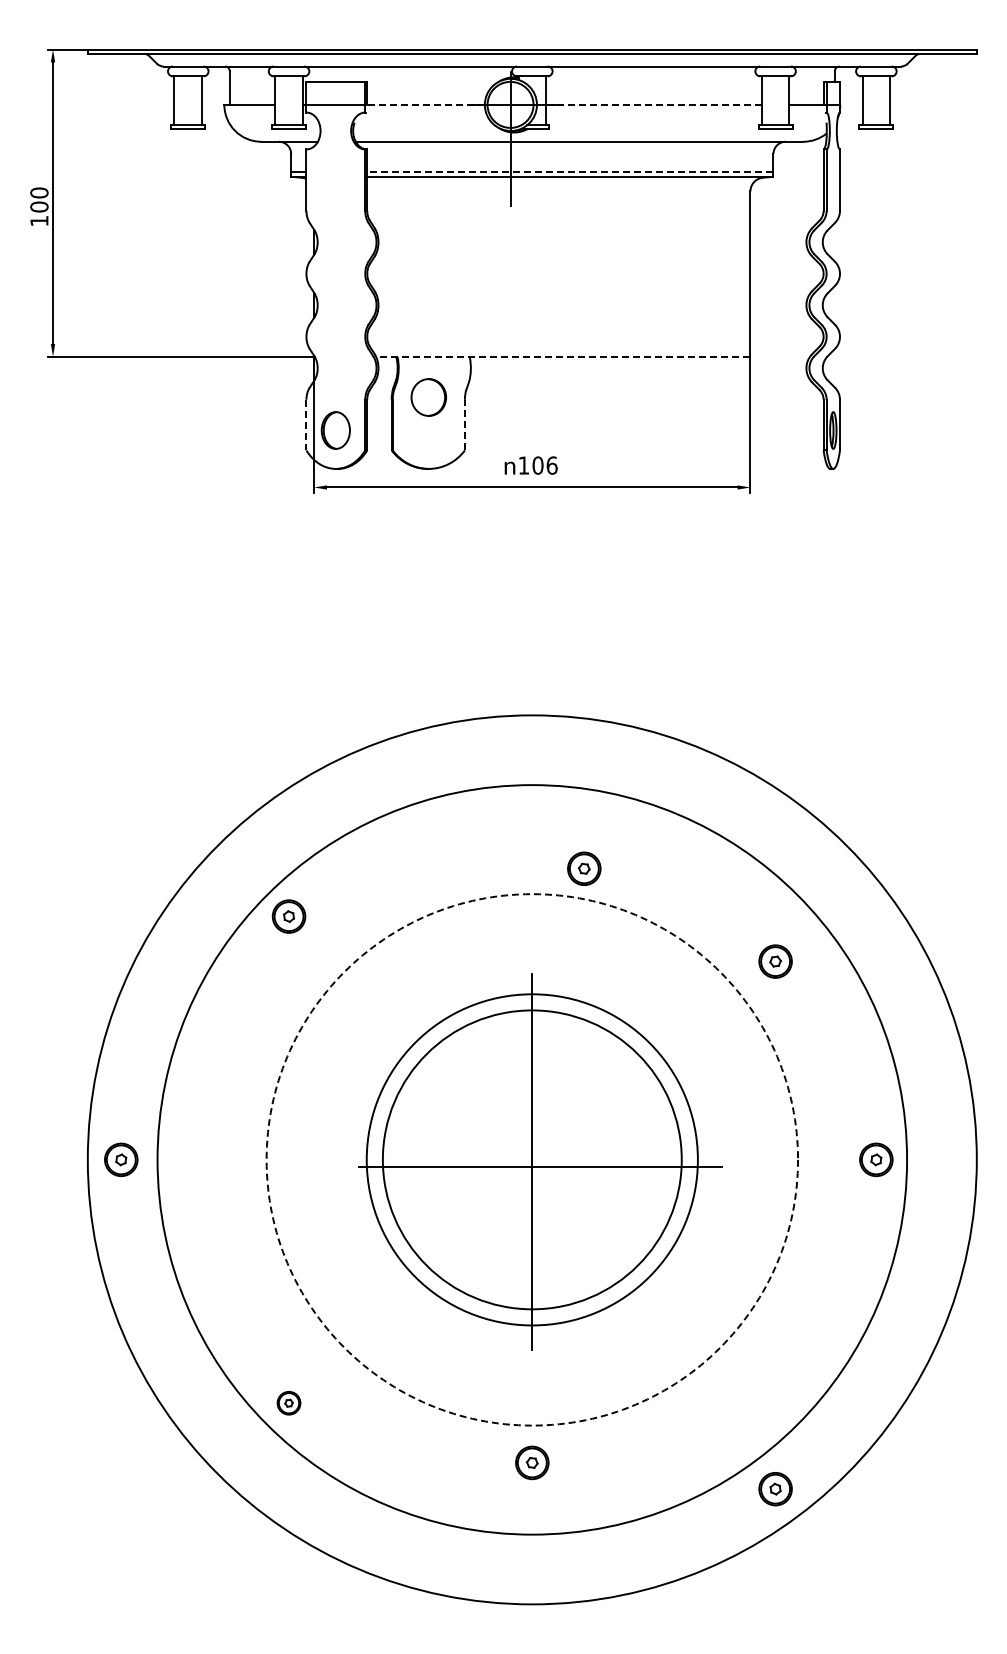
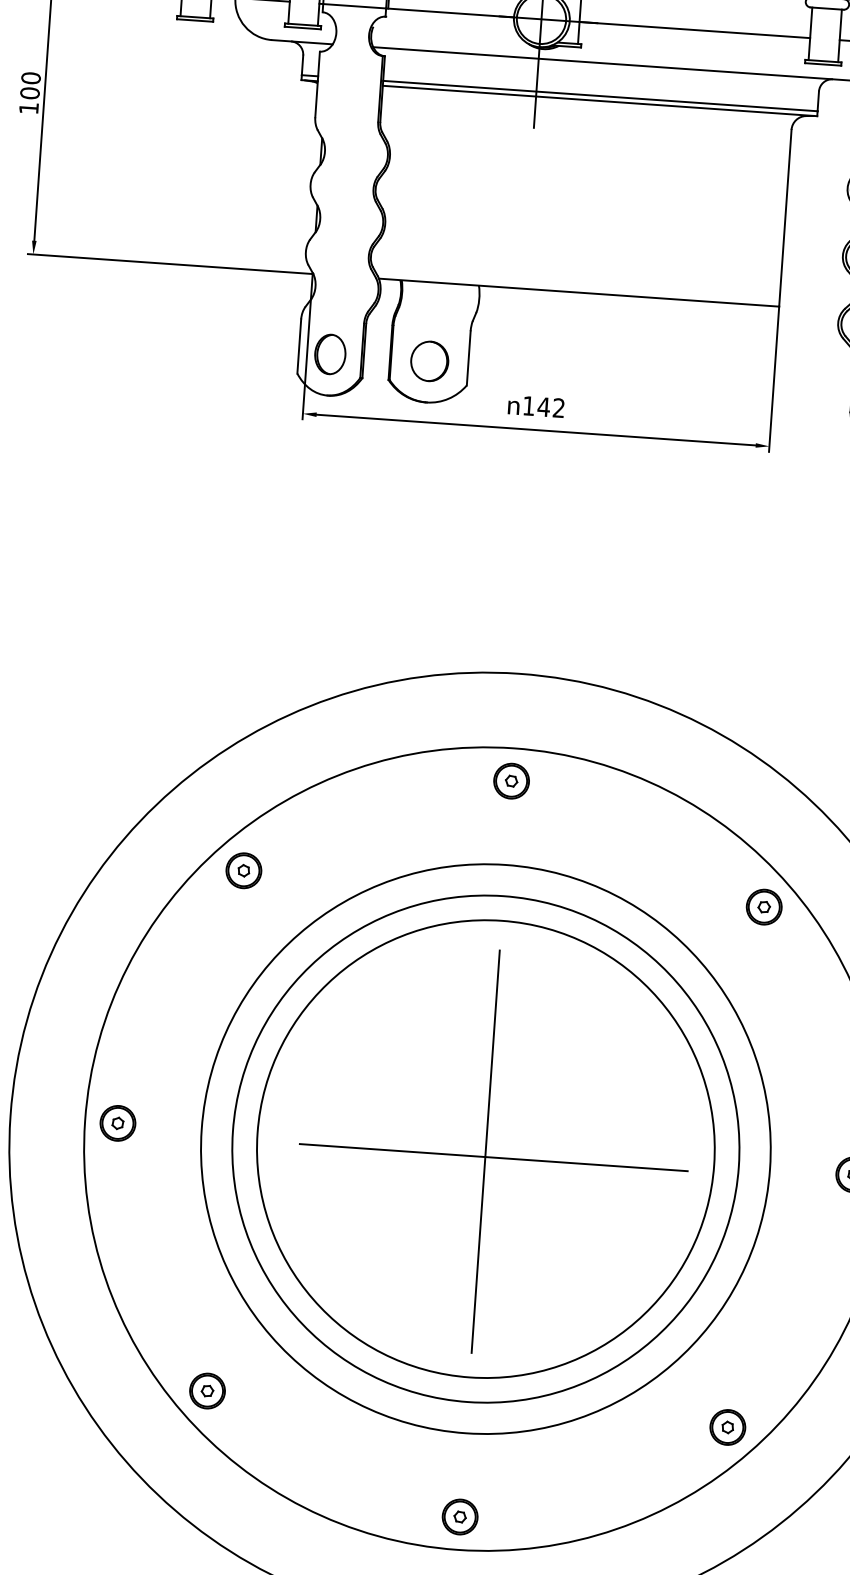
line: (425, 104) -> (450, 12), dashed -> solid
line: (653, 104) -> (694, 29), dashed -> solid
line: (569, 172) -> (599, 96), dashed -> solid
line: (562, 356) -> (578, 292), dashed -> solid
part: (428, 397) -> (429, 361), moved
line: (464, 424) -> (468, 357), dashed -> solid
line: (306, 425) -> (299, 346), dashed -> solid
text: (544, 465) -> (550, 407), 106 -> 142
part: (584, 868) -> (511, 780), moved
part: (775, 961) -> (764, 907), moved
part: (121, 1159) -> (118, 1123), moved
circle: (531, 1159) -> (485, 1148), size x1.43
circle: (531, 1159) -> (485, 1148), size x1.43
circle: (532, 1159) -> (486, 1148), dashed -> solid
part: (288, 1403) -> (206, 1391), size x1.43
part: (532, 1462) -> (460, 1516), moved
part: (775, 1489) -> (727, 1427), moved

